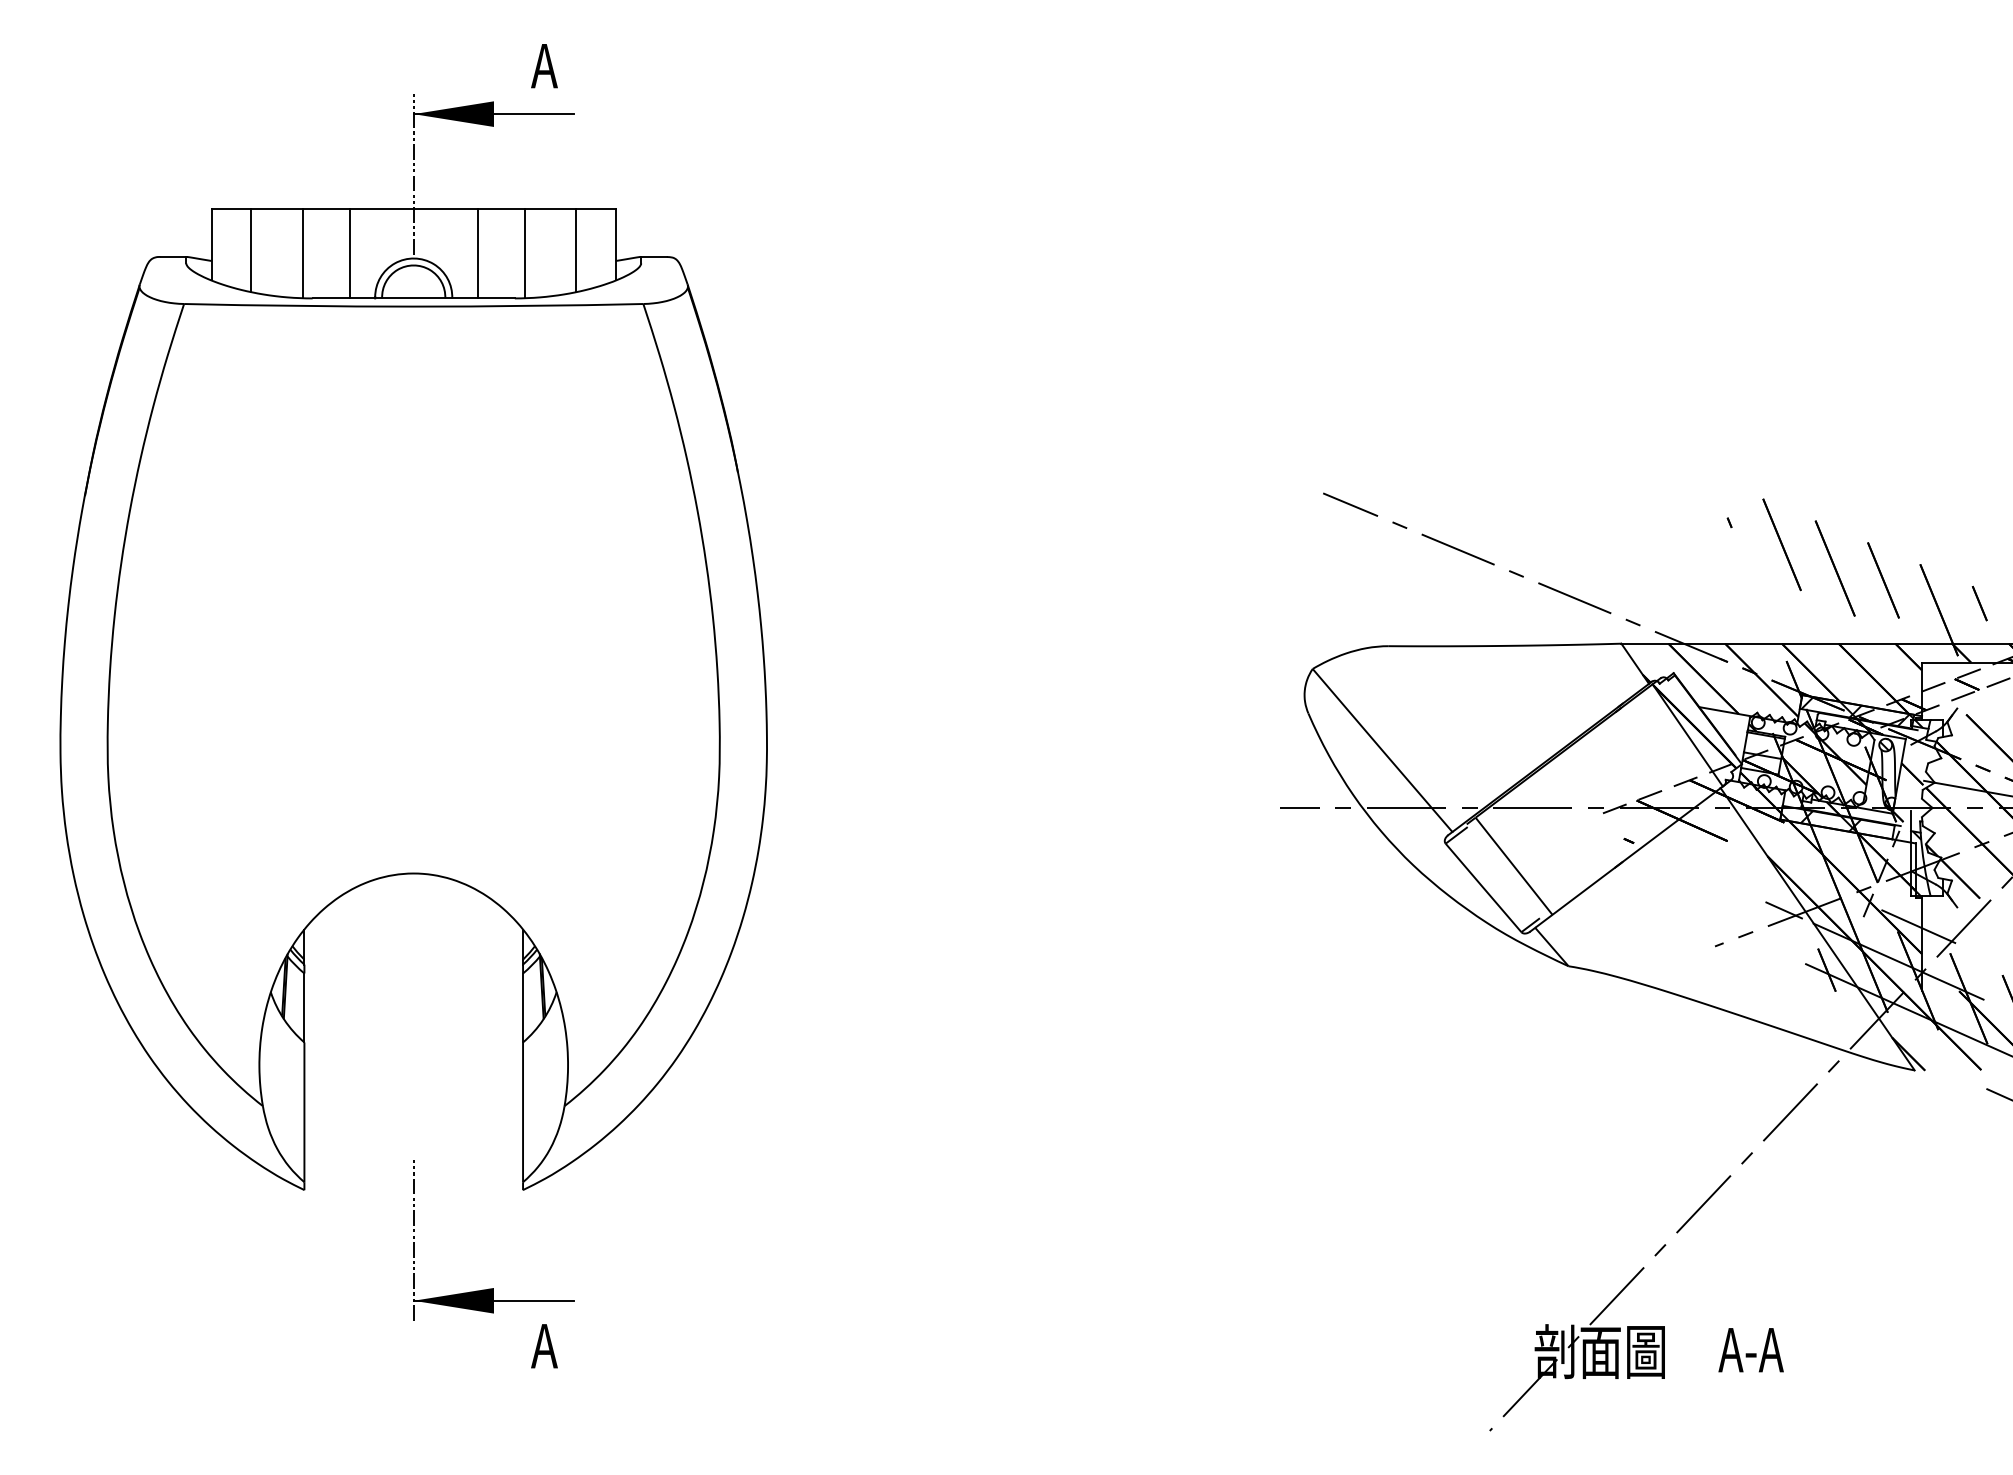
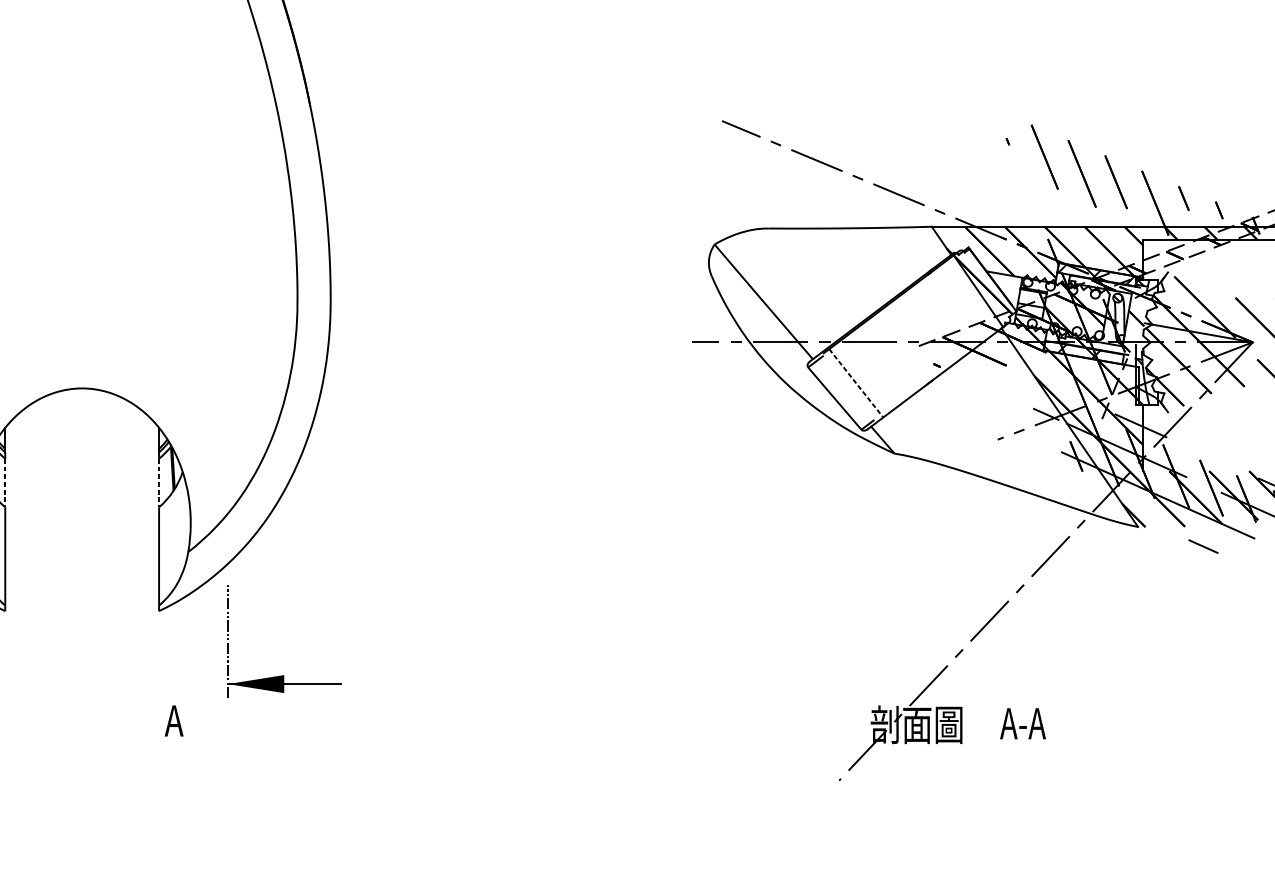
line: (1513, 865) -> (855, 382), solid -> dashed
line: (304, 1008) -> (5, 483), solid -> dashed
line: (523, 1008) -> (159, 483), solid -> dashed
part: (493, 1288) -> (283, 675), moved

